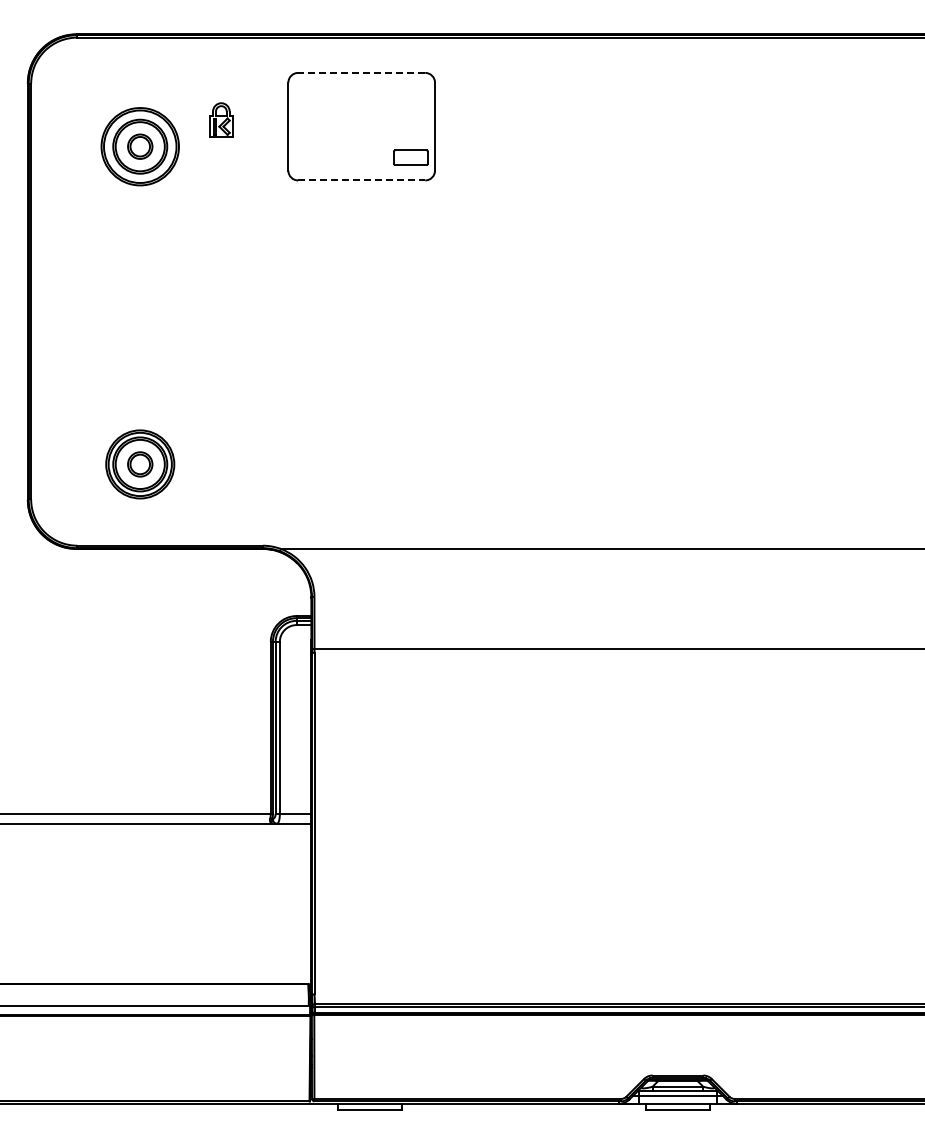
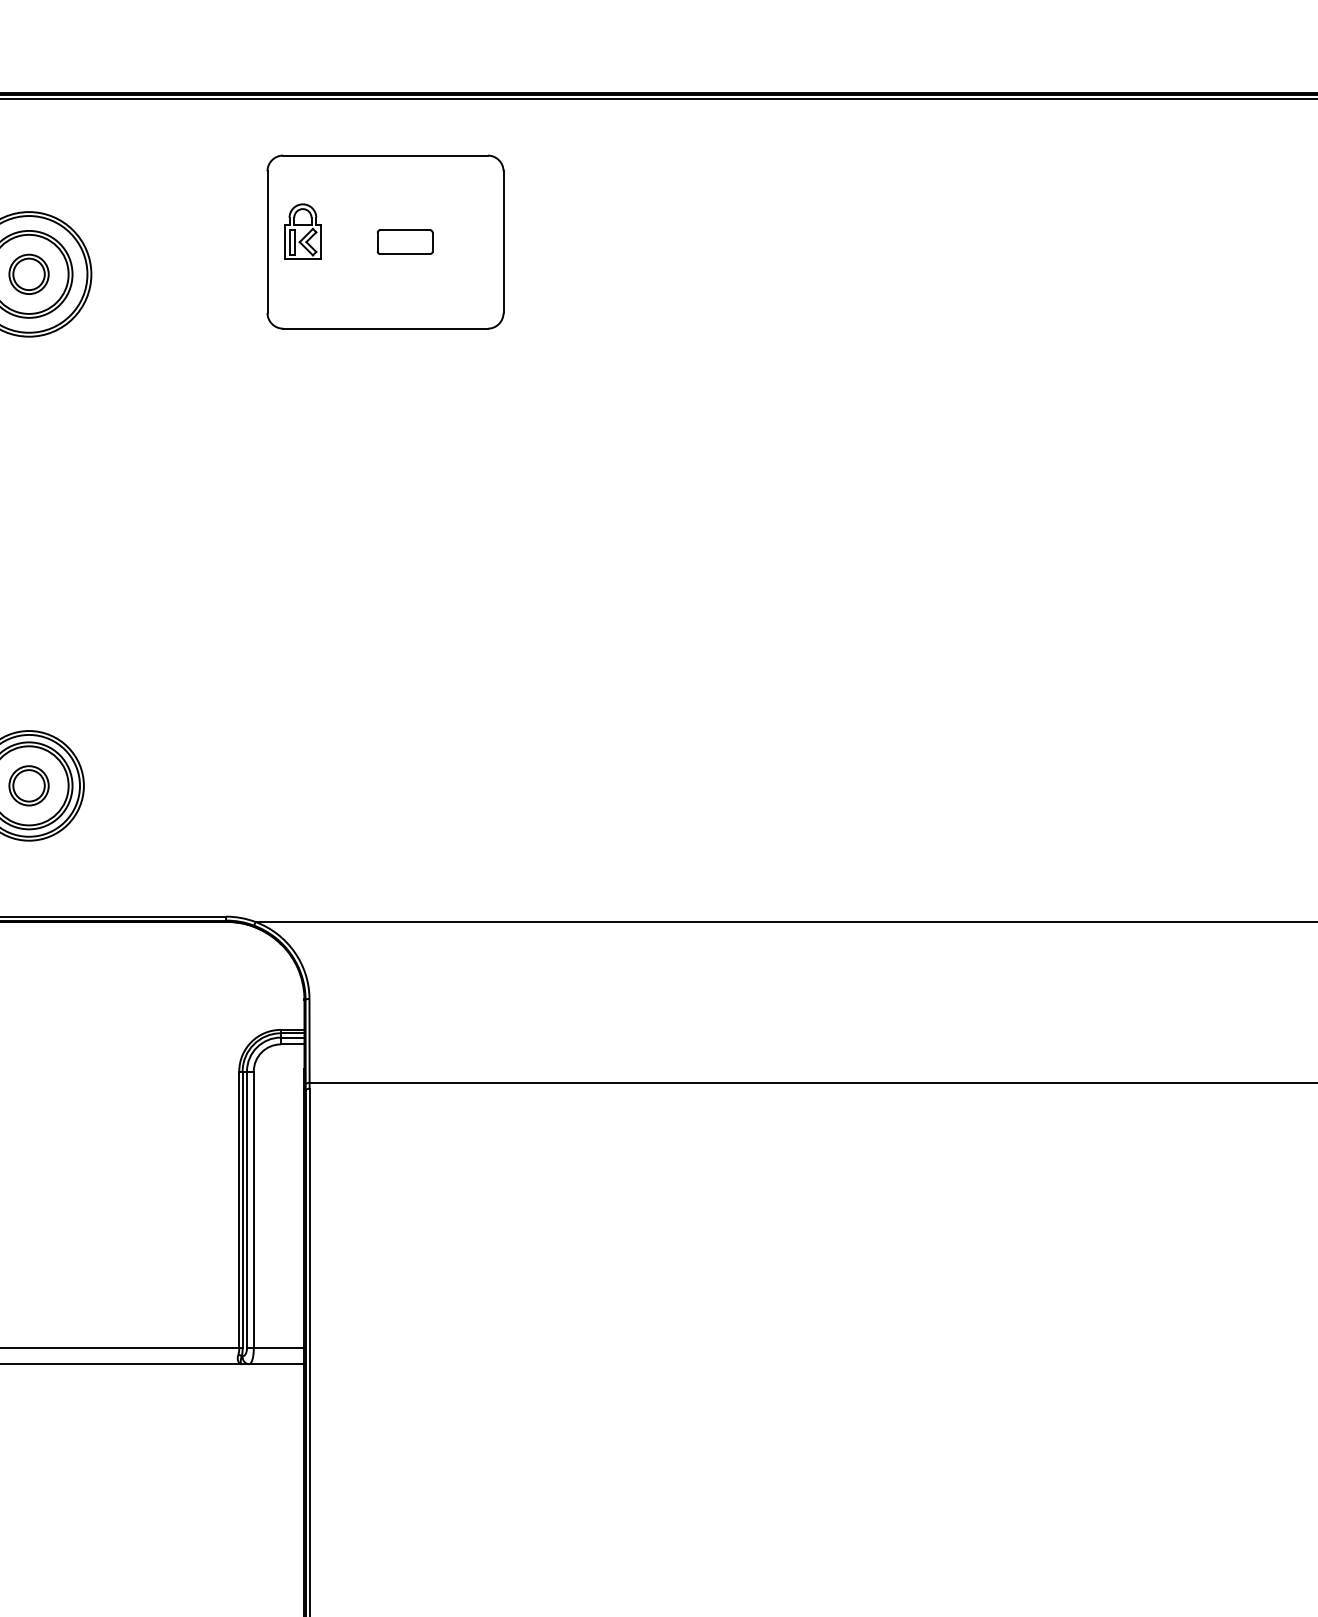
line: (361, 72) -> (385, 154), dashed -> solid
part: (221, 119) -> (303, 230), moved
part: (410, 157) -> (404, 241), moved
line: (361, 180) -> (385, 328), dashed -> solid

